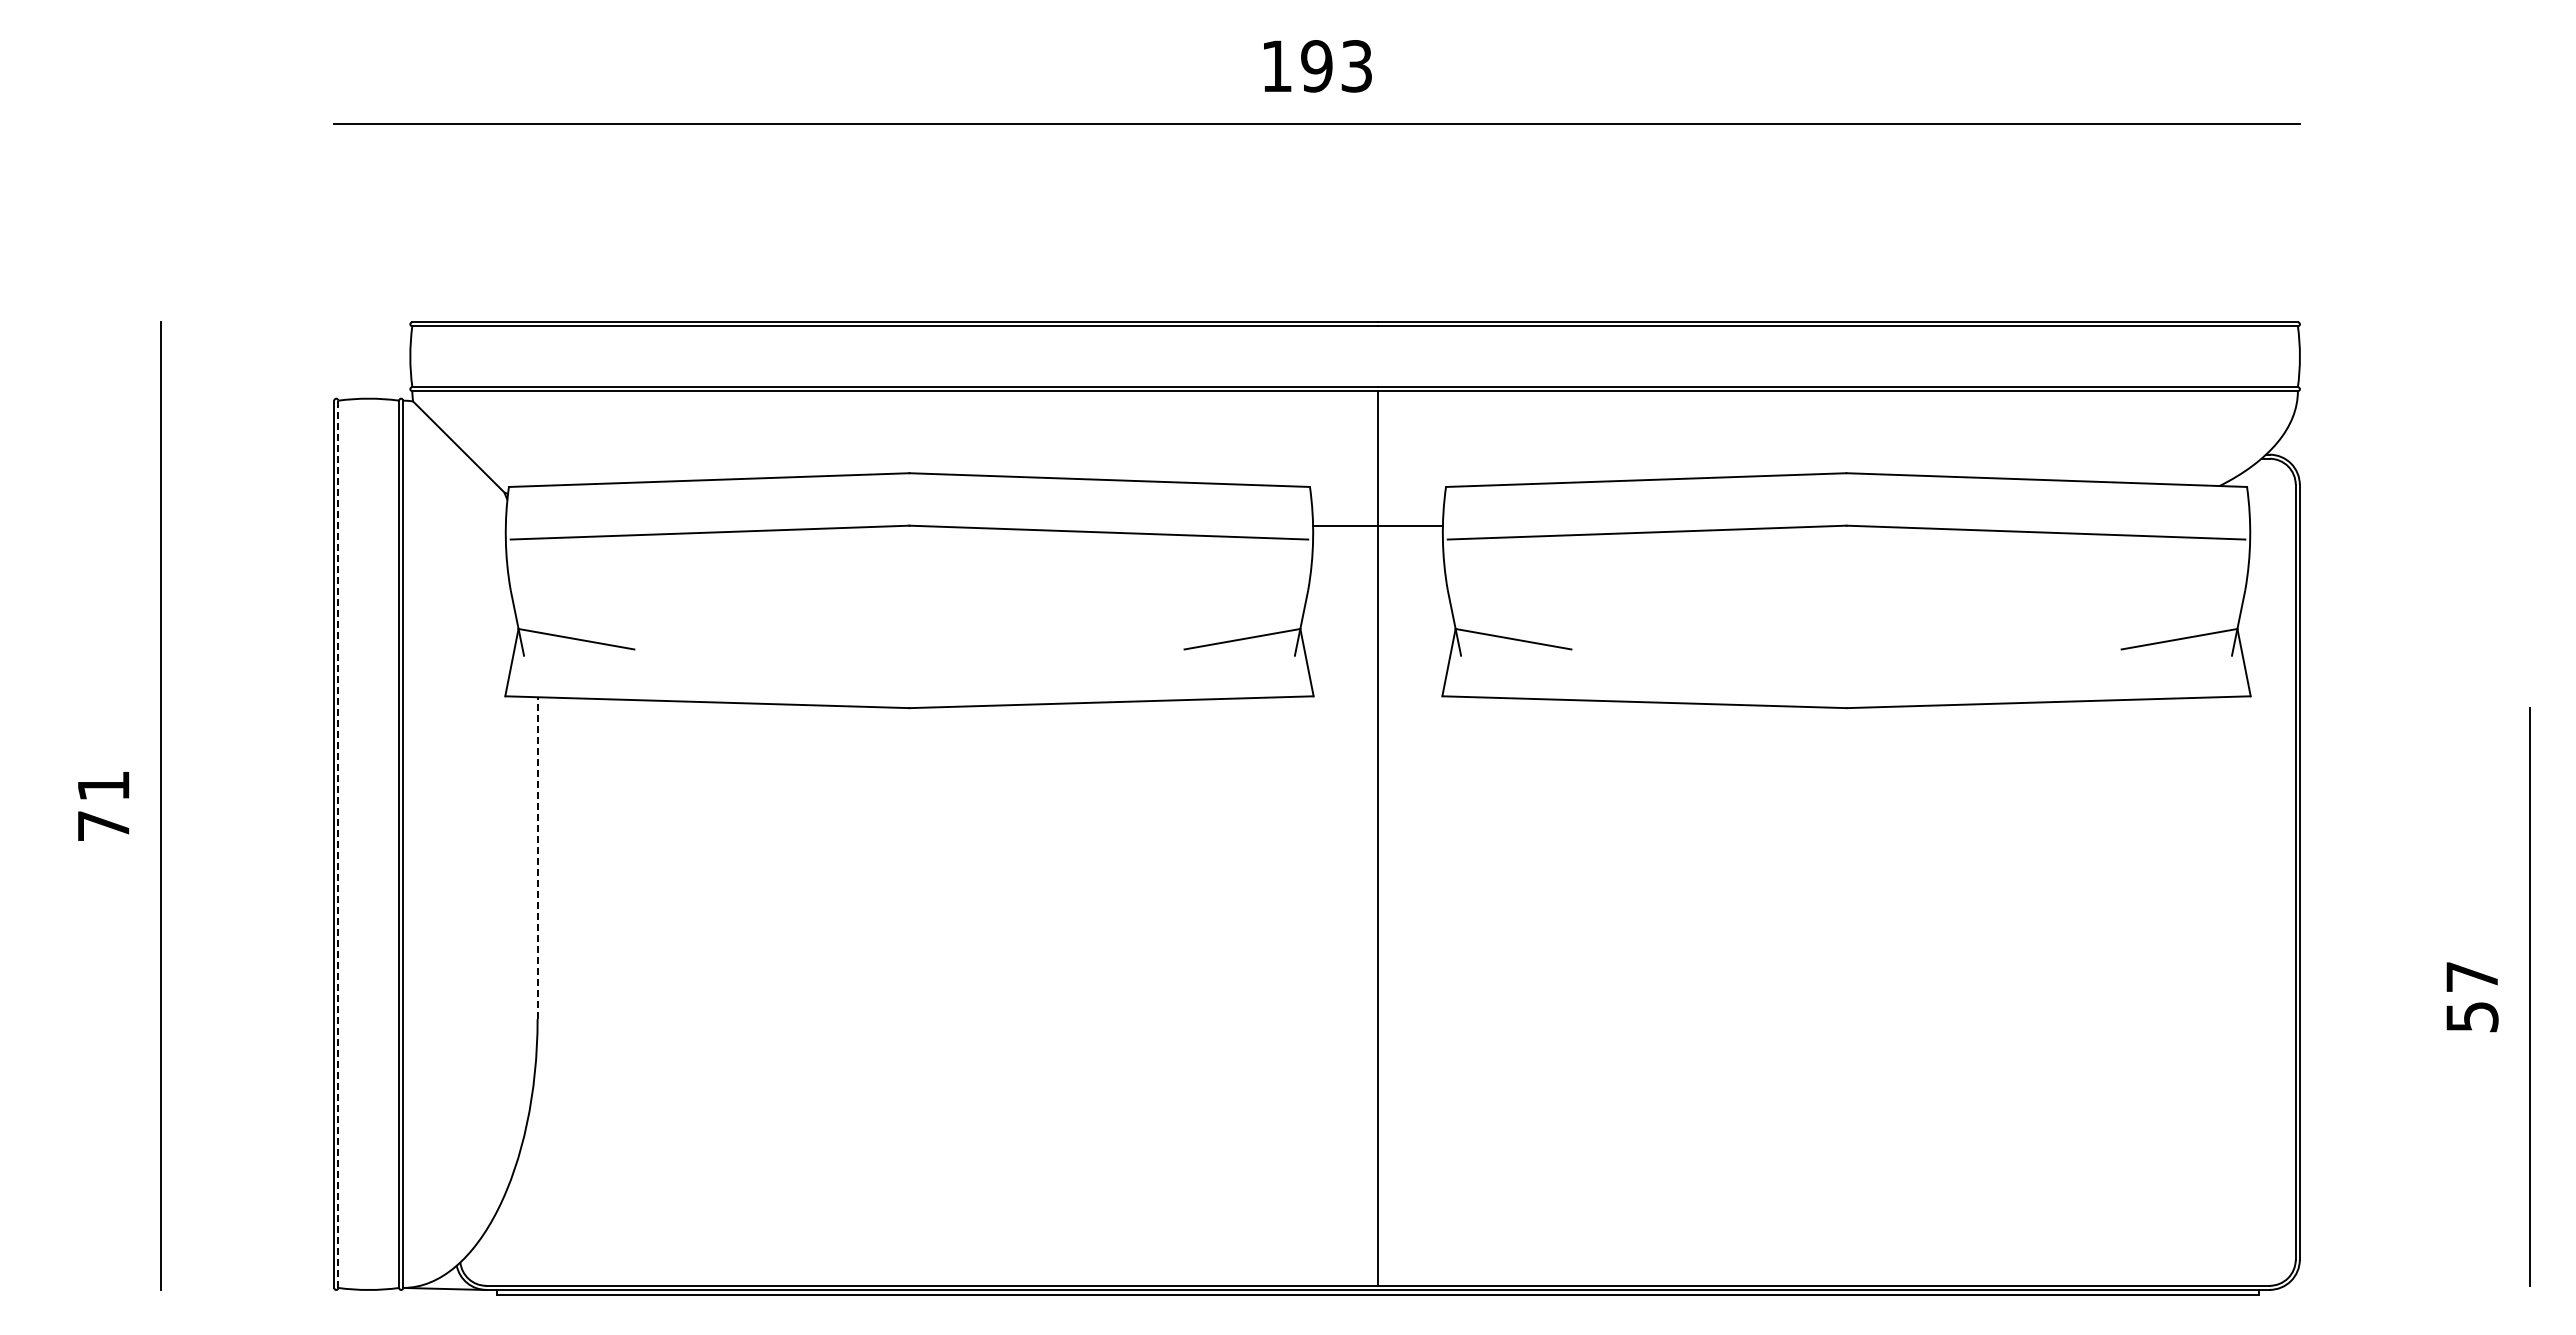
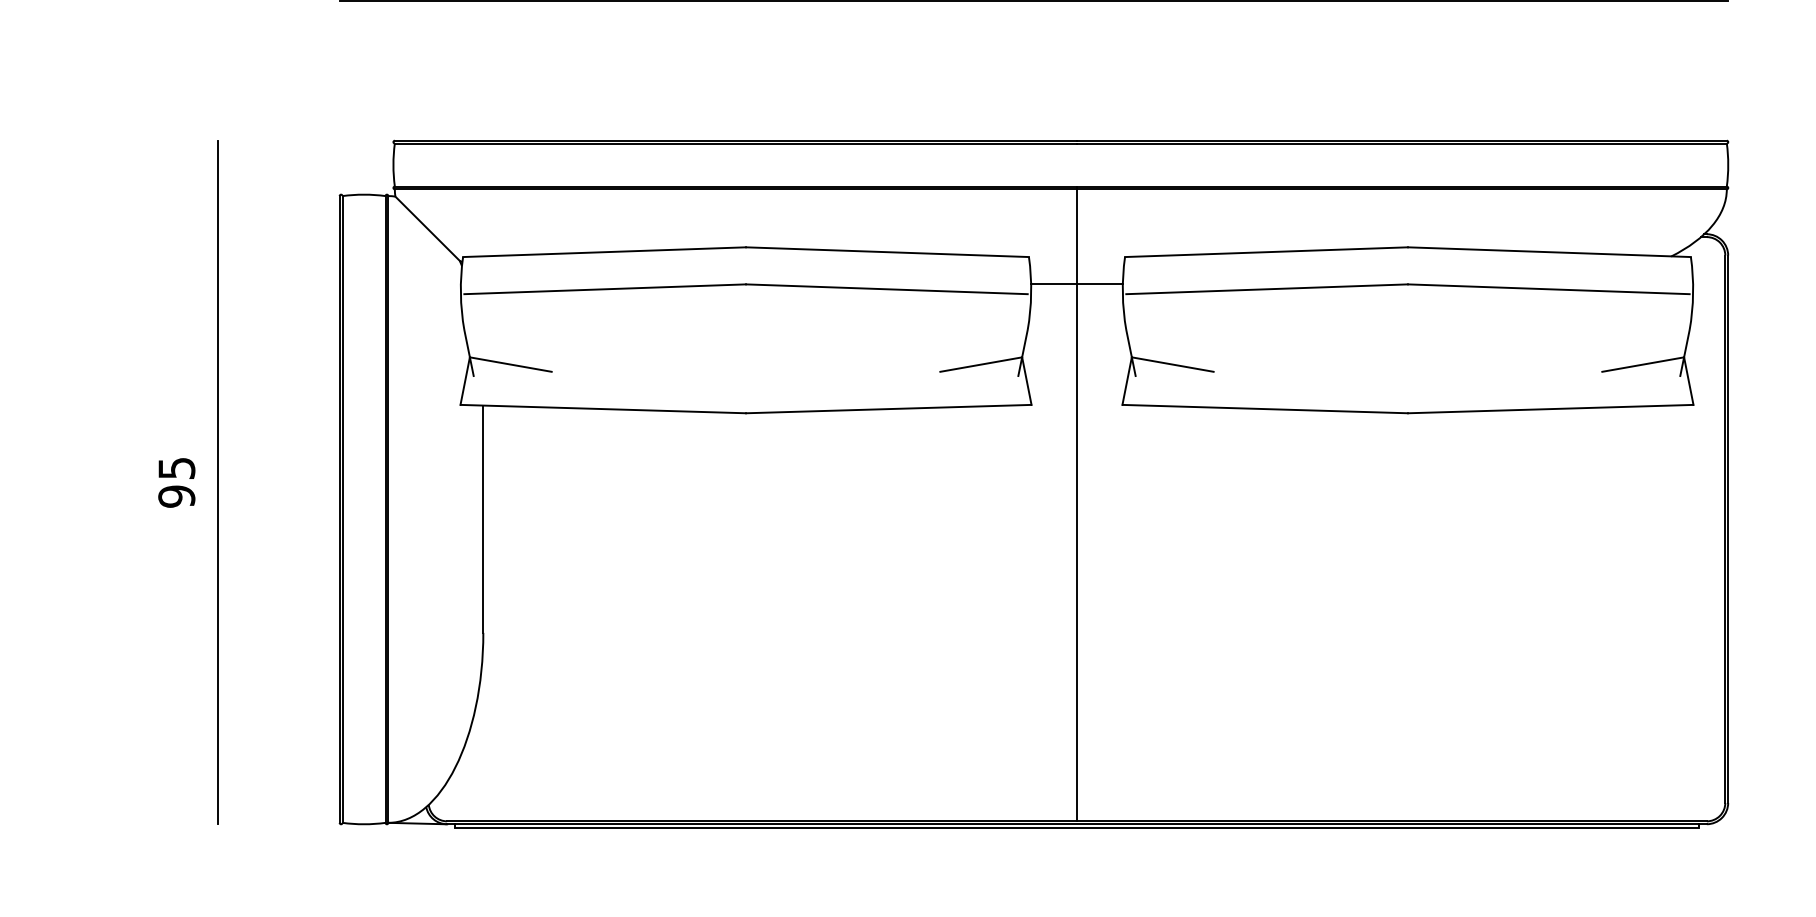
text: (103, 806) -> (176, 482), 71 -> 95
line: (338, 844) -> (342, 509), dashed -> solid
line: (537, 858) -> (483, 519), dashed -> solid

